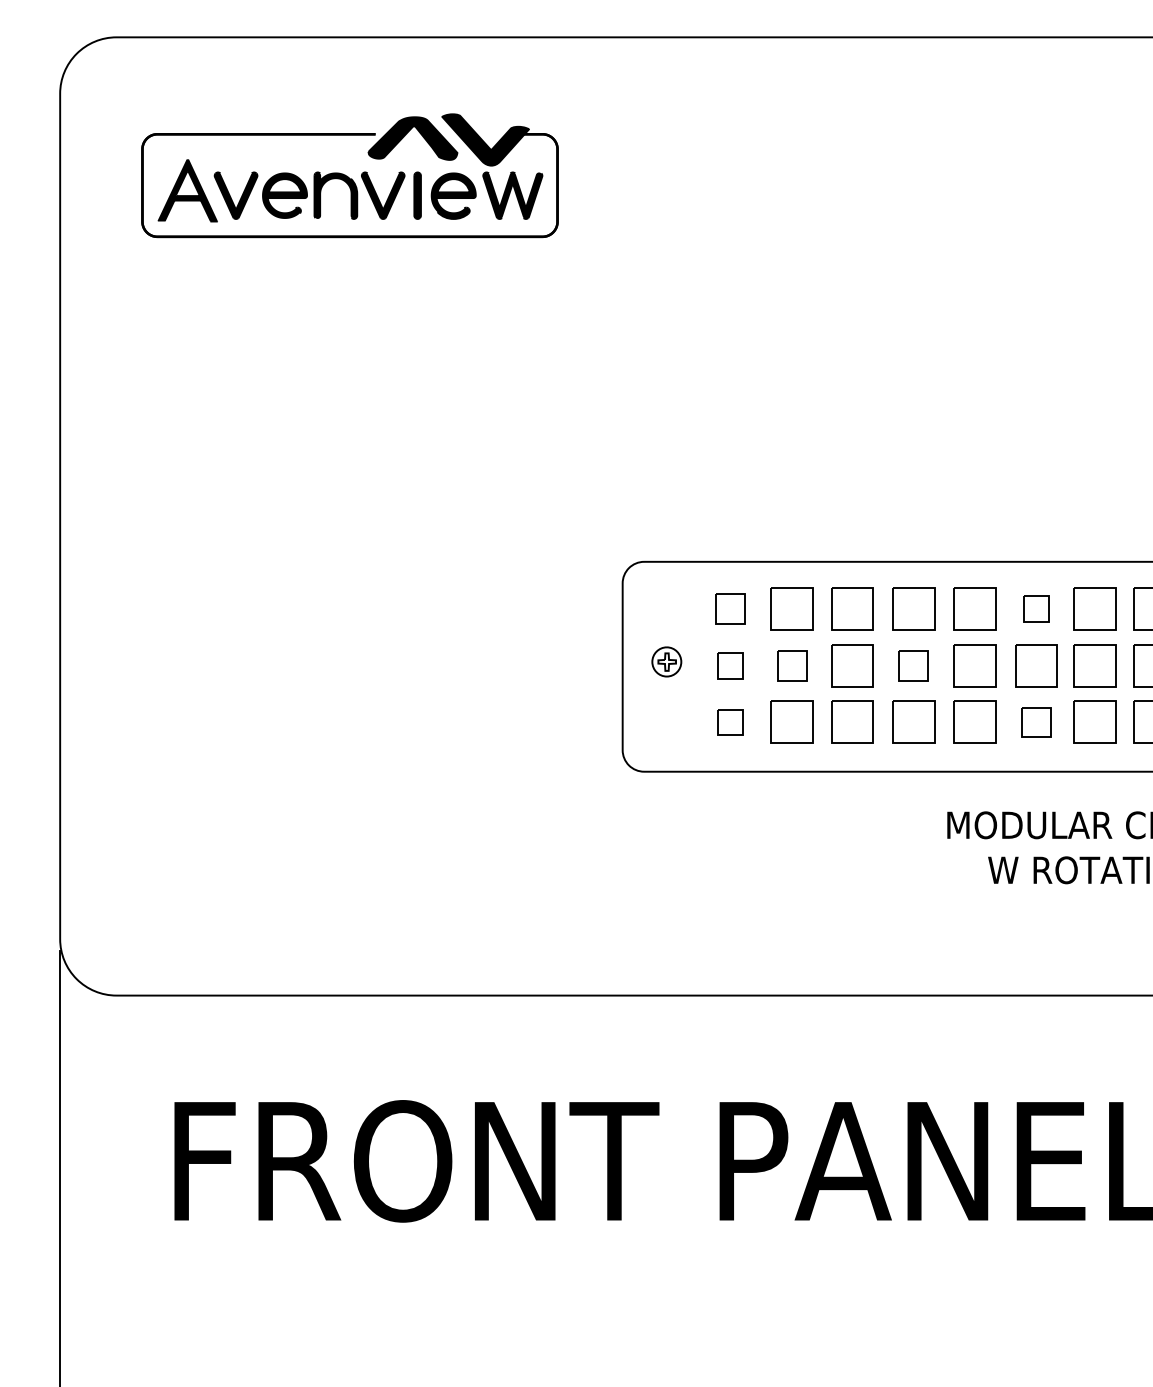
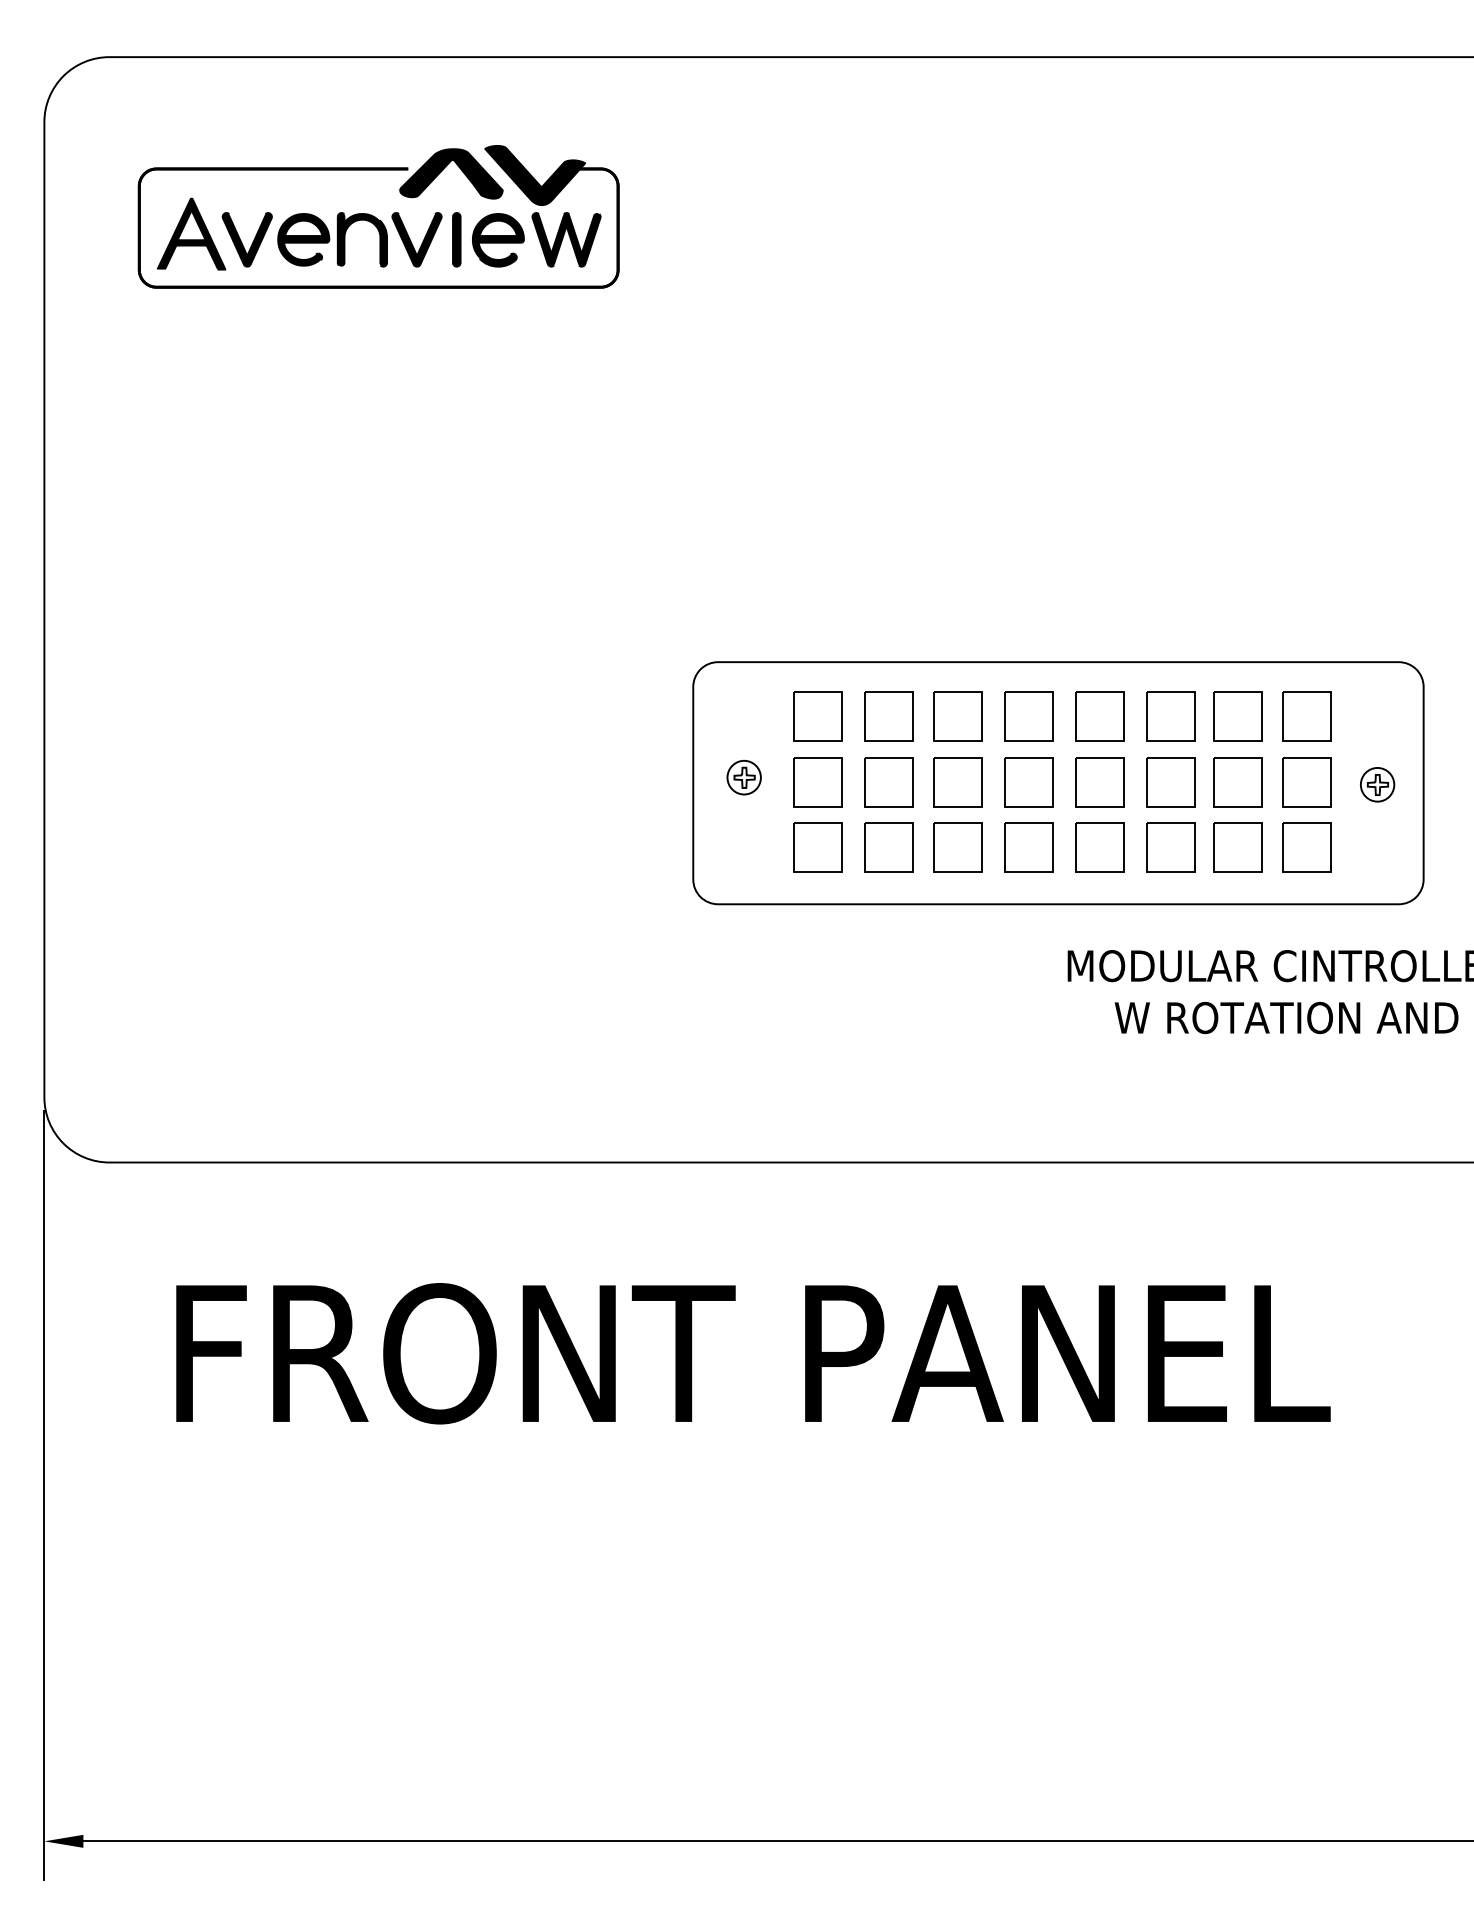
part: (730, 608) -> (817, 716), size x1.43
part: (1036, 608) -> (1170, 716), size x1.67
part: (730, 666) -> (817, 782), size x1.67
part: (791, 666) -> (888, 782), size x1.43
part: (913, 666) -> (1028, 782), size x1.43
part: (730, 722) -> (817, 847), size x1.67
part: (1036, 722) -> (1170, 847), size x1.43

